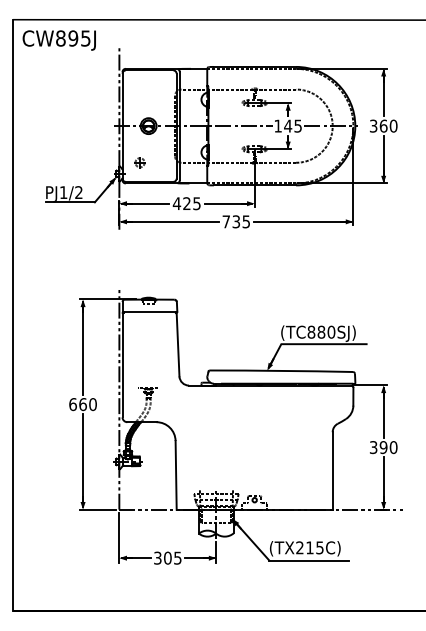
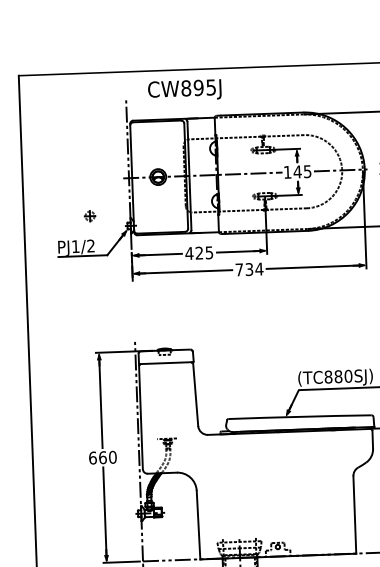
text: (58, 40) -> (183, 90), moved
part: (139, 162) -> (89, 216), moved
text: (246, 221) -> (259, 268), 735 -> 734

